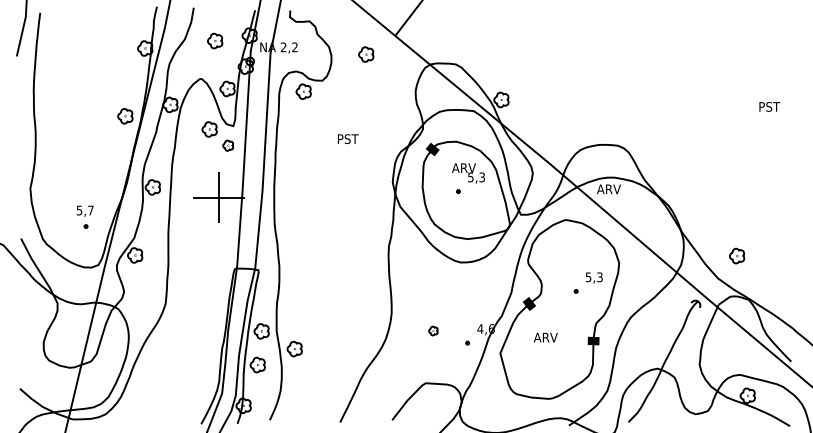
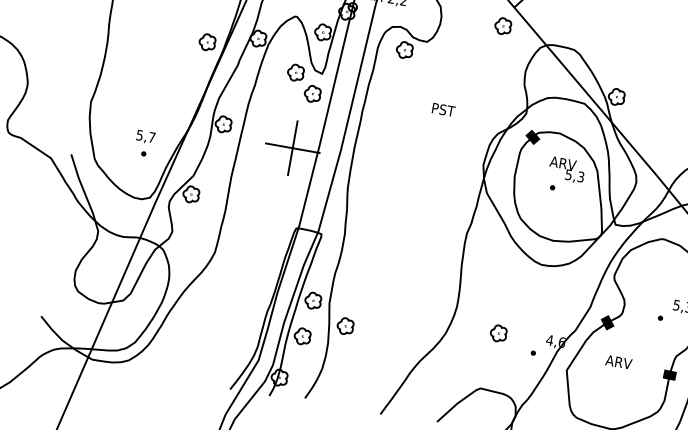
part: (366, 54) -> (503, 26), moved
part: (228, 145) -> (313, 93), size x1.43
part: (433, 330) -> (498, 332), size x1.67

